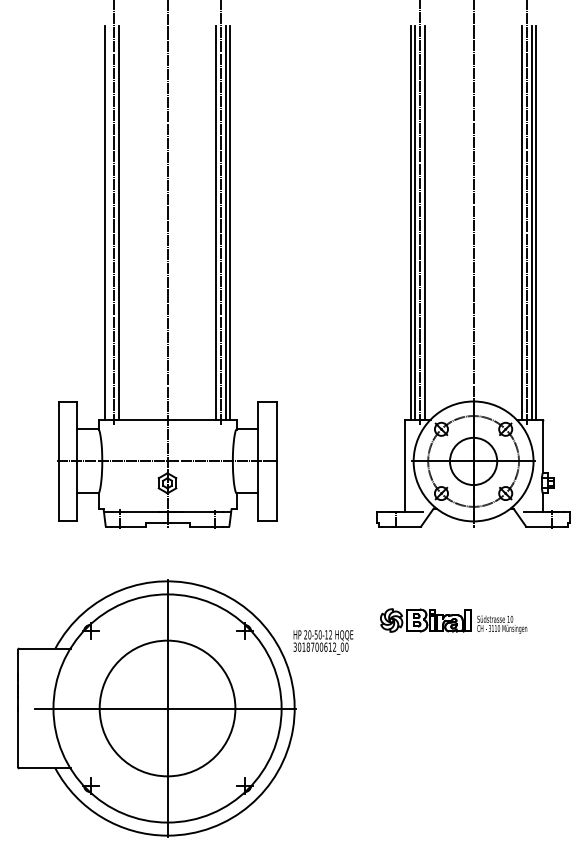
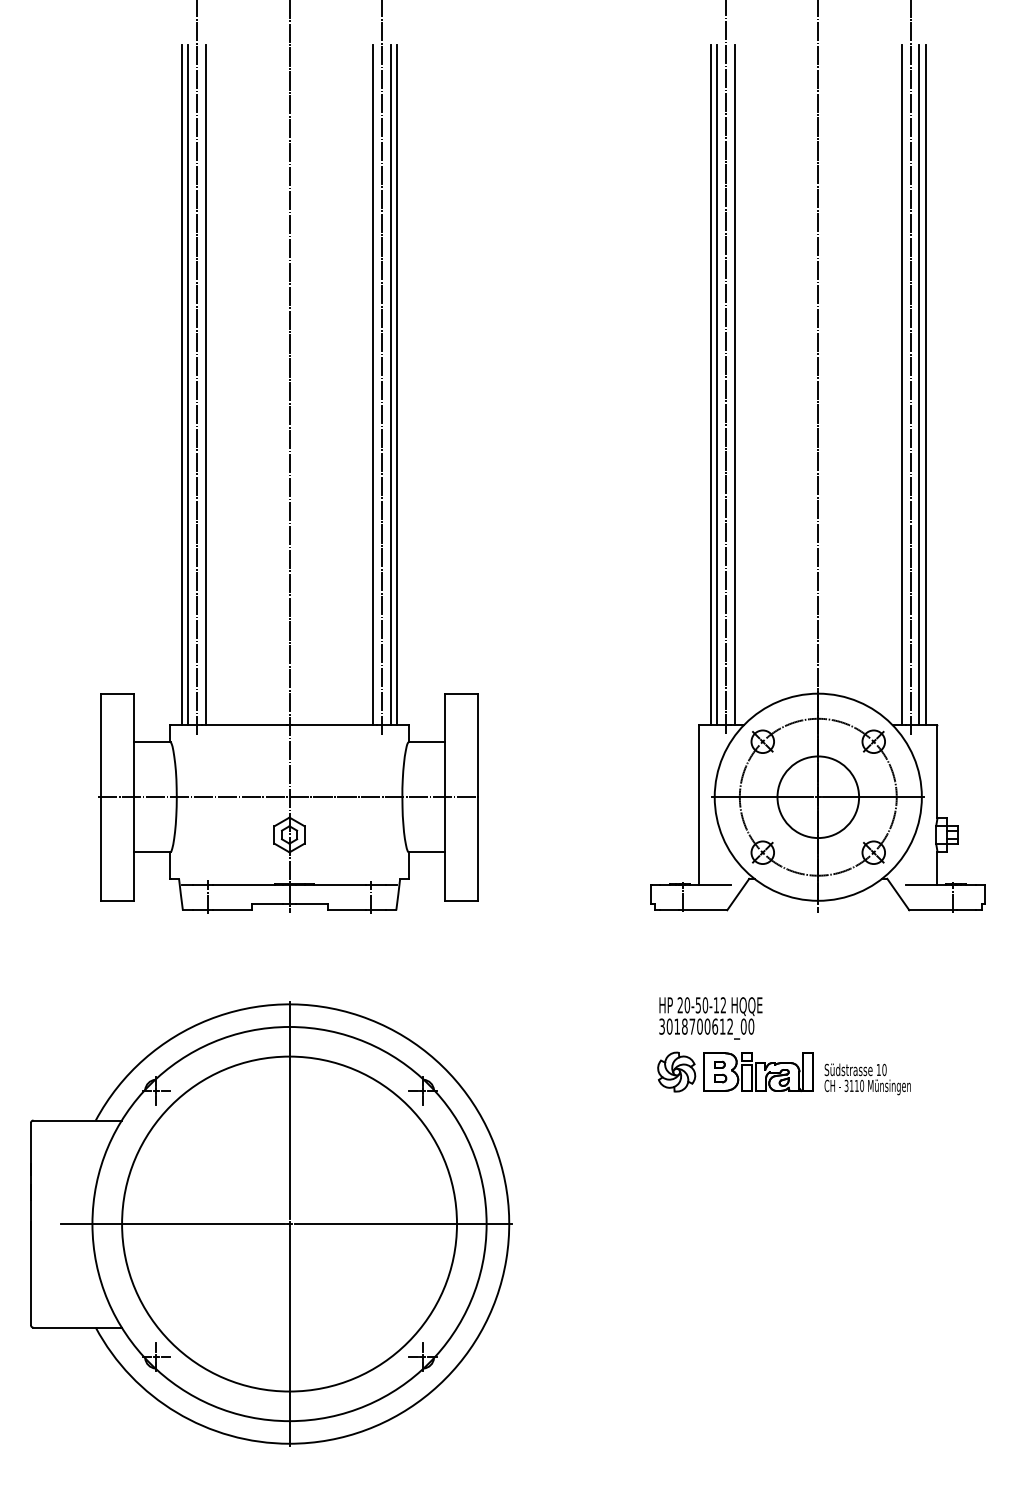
line: (109, 222) -> (189, 384), added
text: (323, 642) -> (711, 1018), moved
circle: (167, 708) -> (289, 1224), size x1.43

